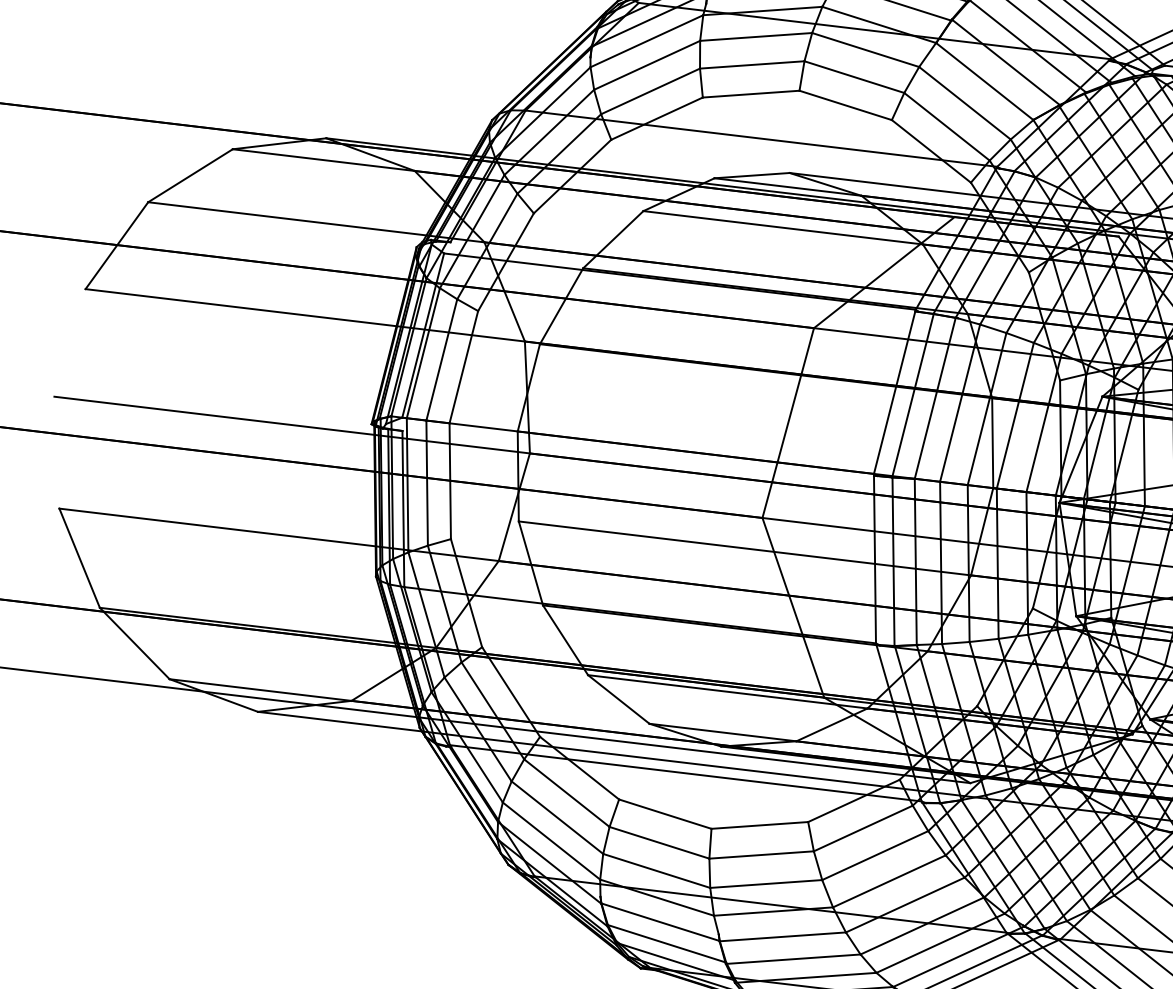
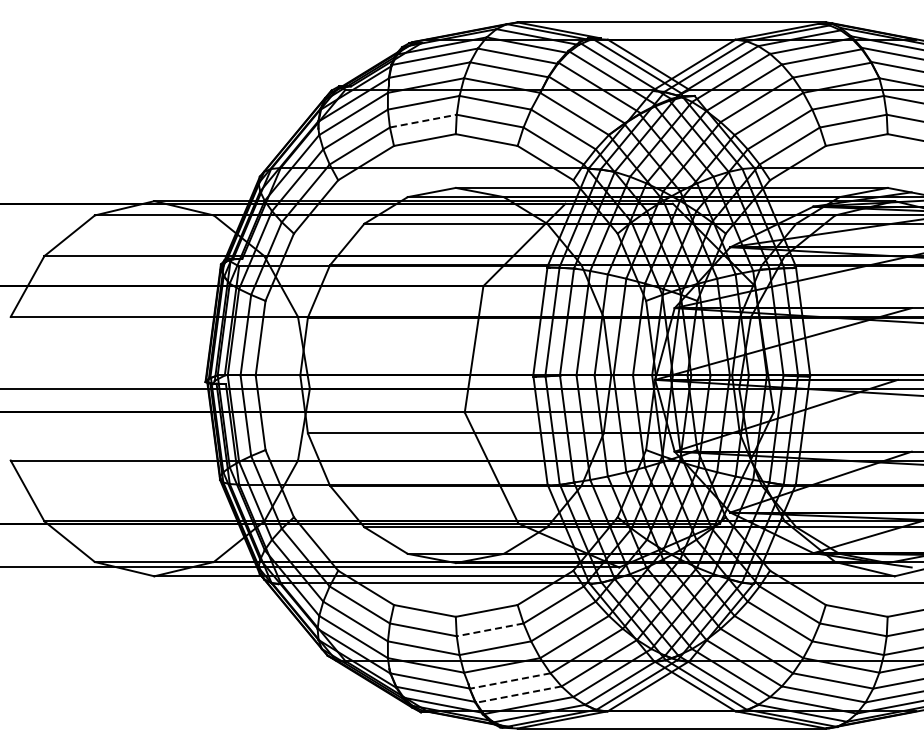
line: (752, 65) -> (423, 121), solid -> dashed
line: (760, 854) -> (489, 629), solid -> dashed
line: (781, 937) -> (509, 681), solid -> dashed
line: (793, 959) -> (518, 694), solid -> dashed

